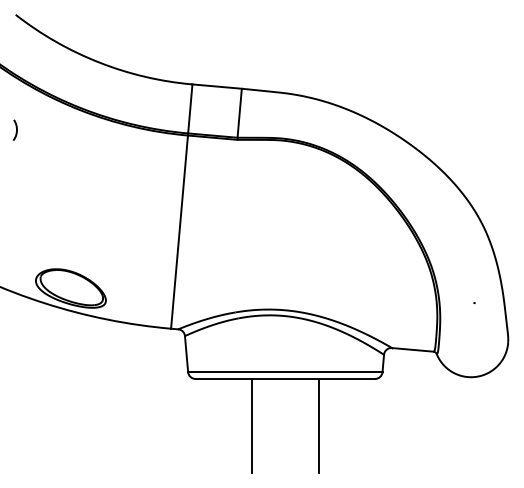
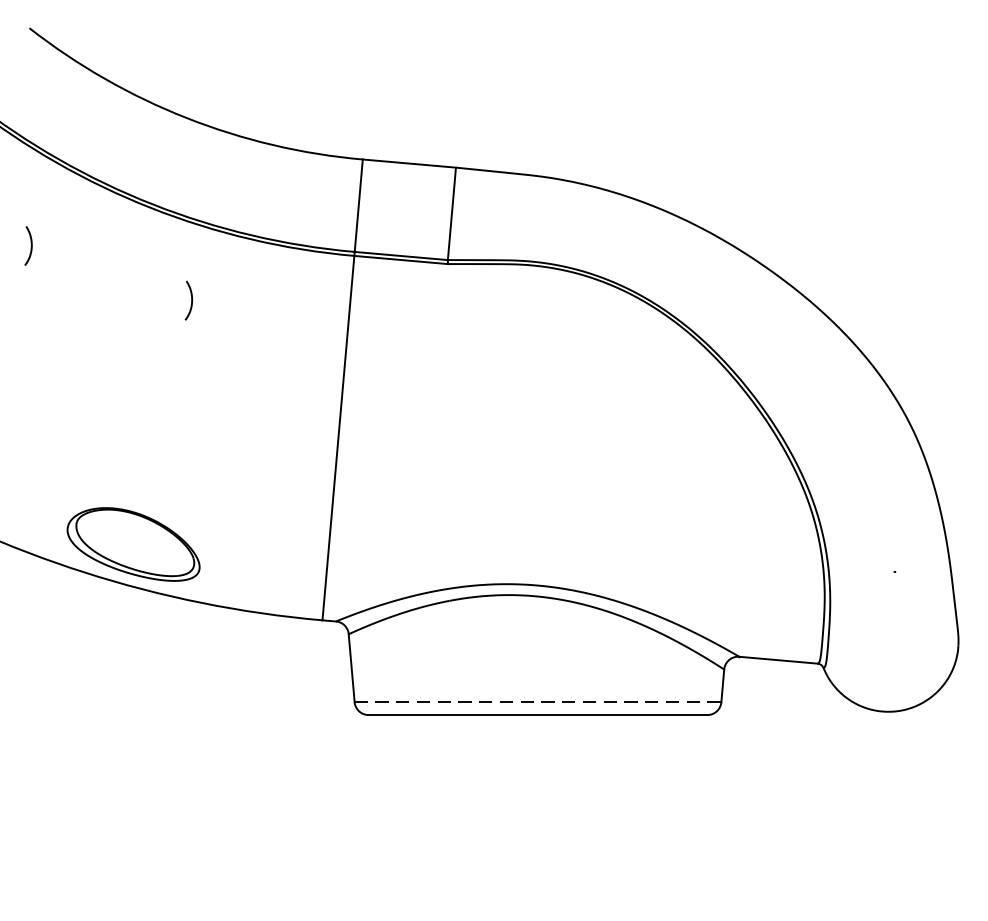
curve: (101, 158) -> (191, 299), added
line: (285, 372) -> (538, 702), solid -> dashed
line: (251, 425) -> (474, 802), removed
line: (318, 425) -> (600, 802), removed

